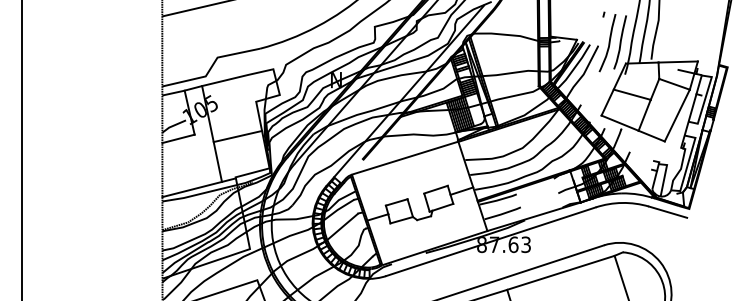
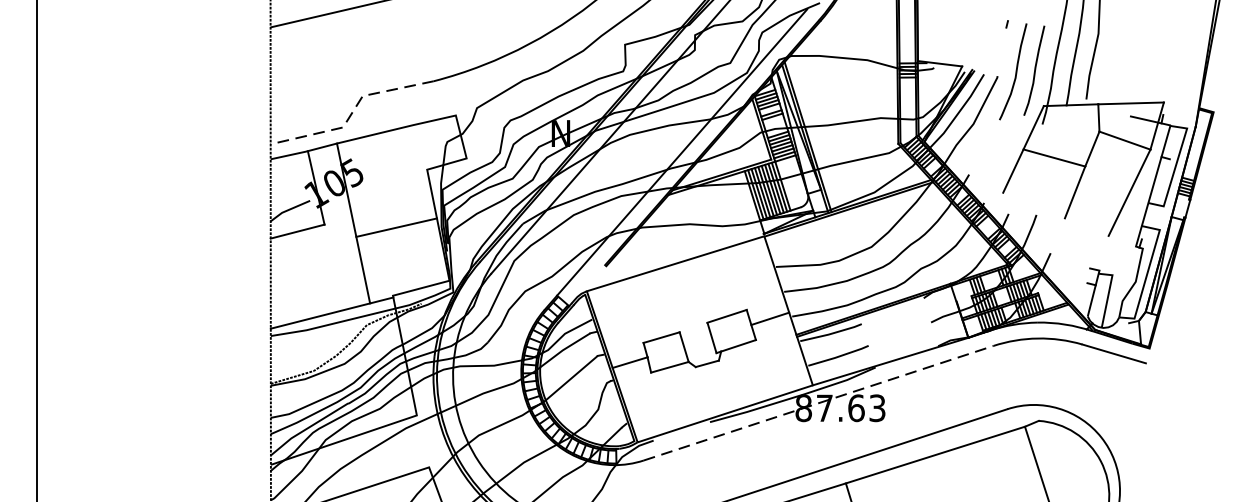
line: (211, 67) -> (352, 112), solid -> dashed
line: (632, 128) -> (1054, 214), removed
line: (491, 241) -> (819, 402), solid -> dashed

